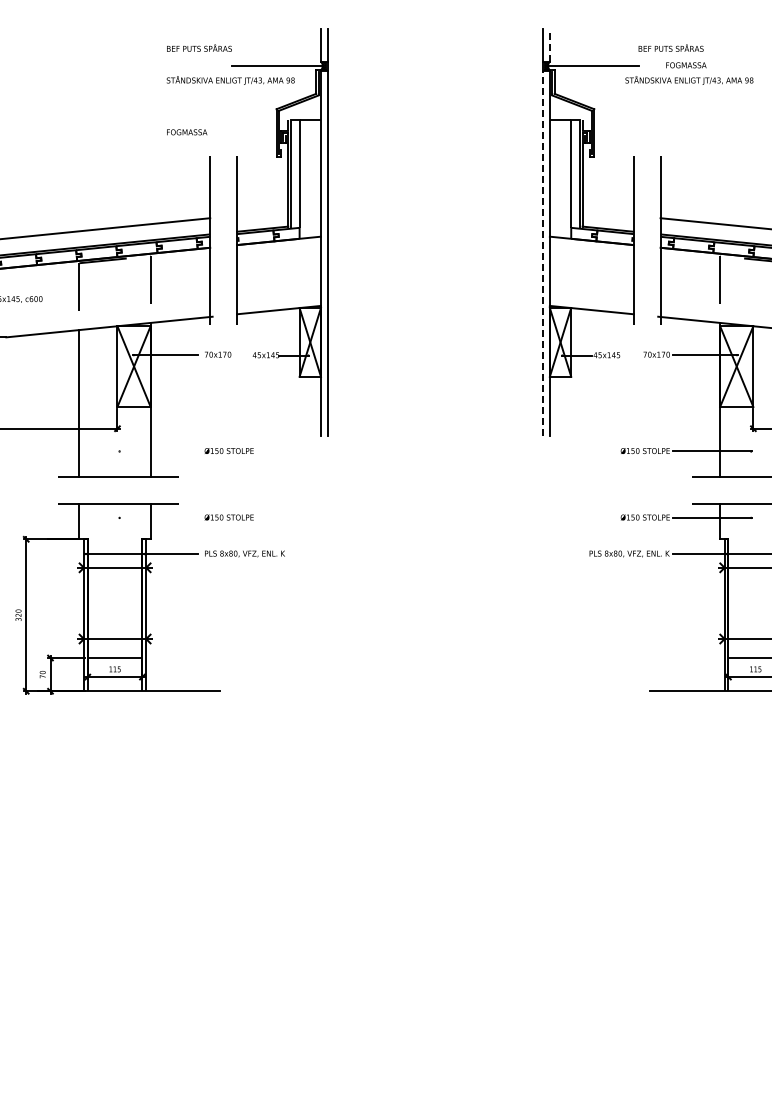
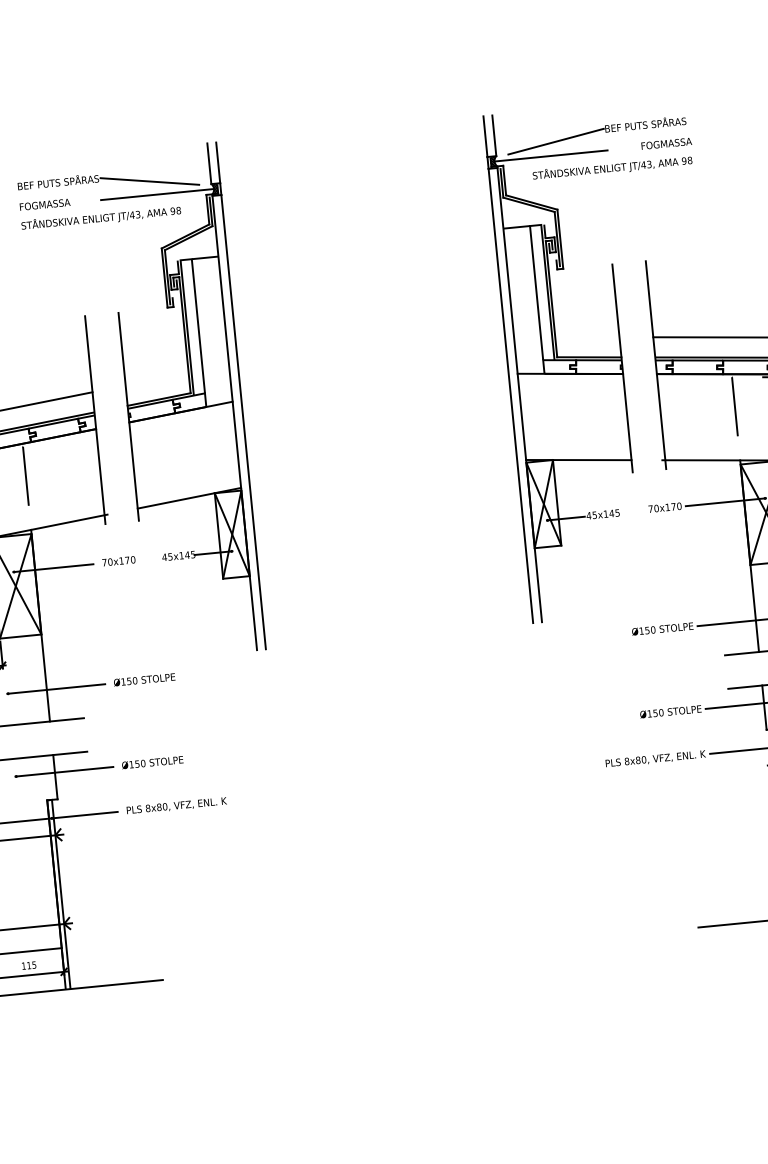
line: (549, 45) -> (493, 135), dashed -> solid
line: (272, 54) -> (150, 180), added
line: (598, 54) -> (555, 141), added
text: (689, 80) -> (612, 168), moved
text: (187, 132) -> (45, 204), moved
line: (542, 253) -> (510, 395), dashed -> solid
line: (158, 451) -> (56, 689), added
line: (158, 517) -> (64, 771), added

